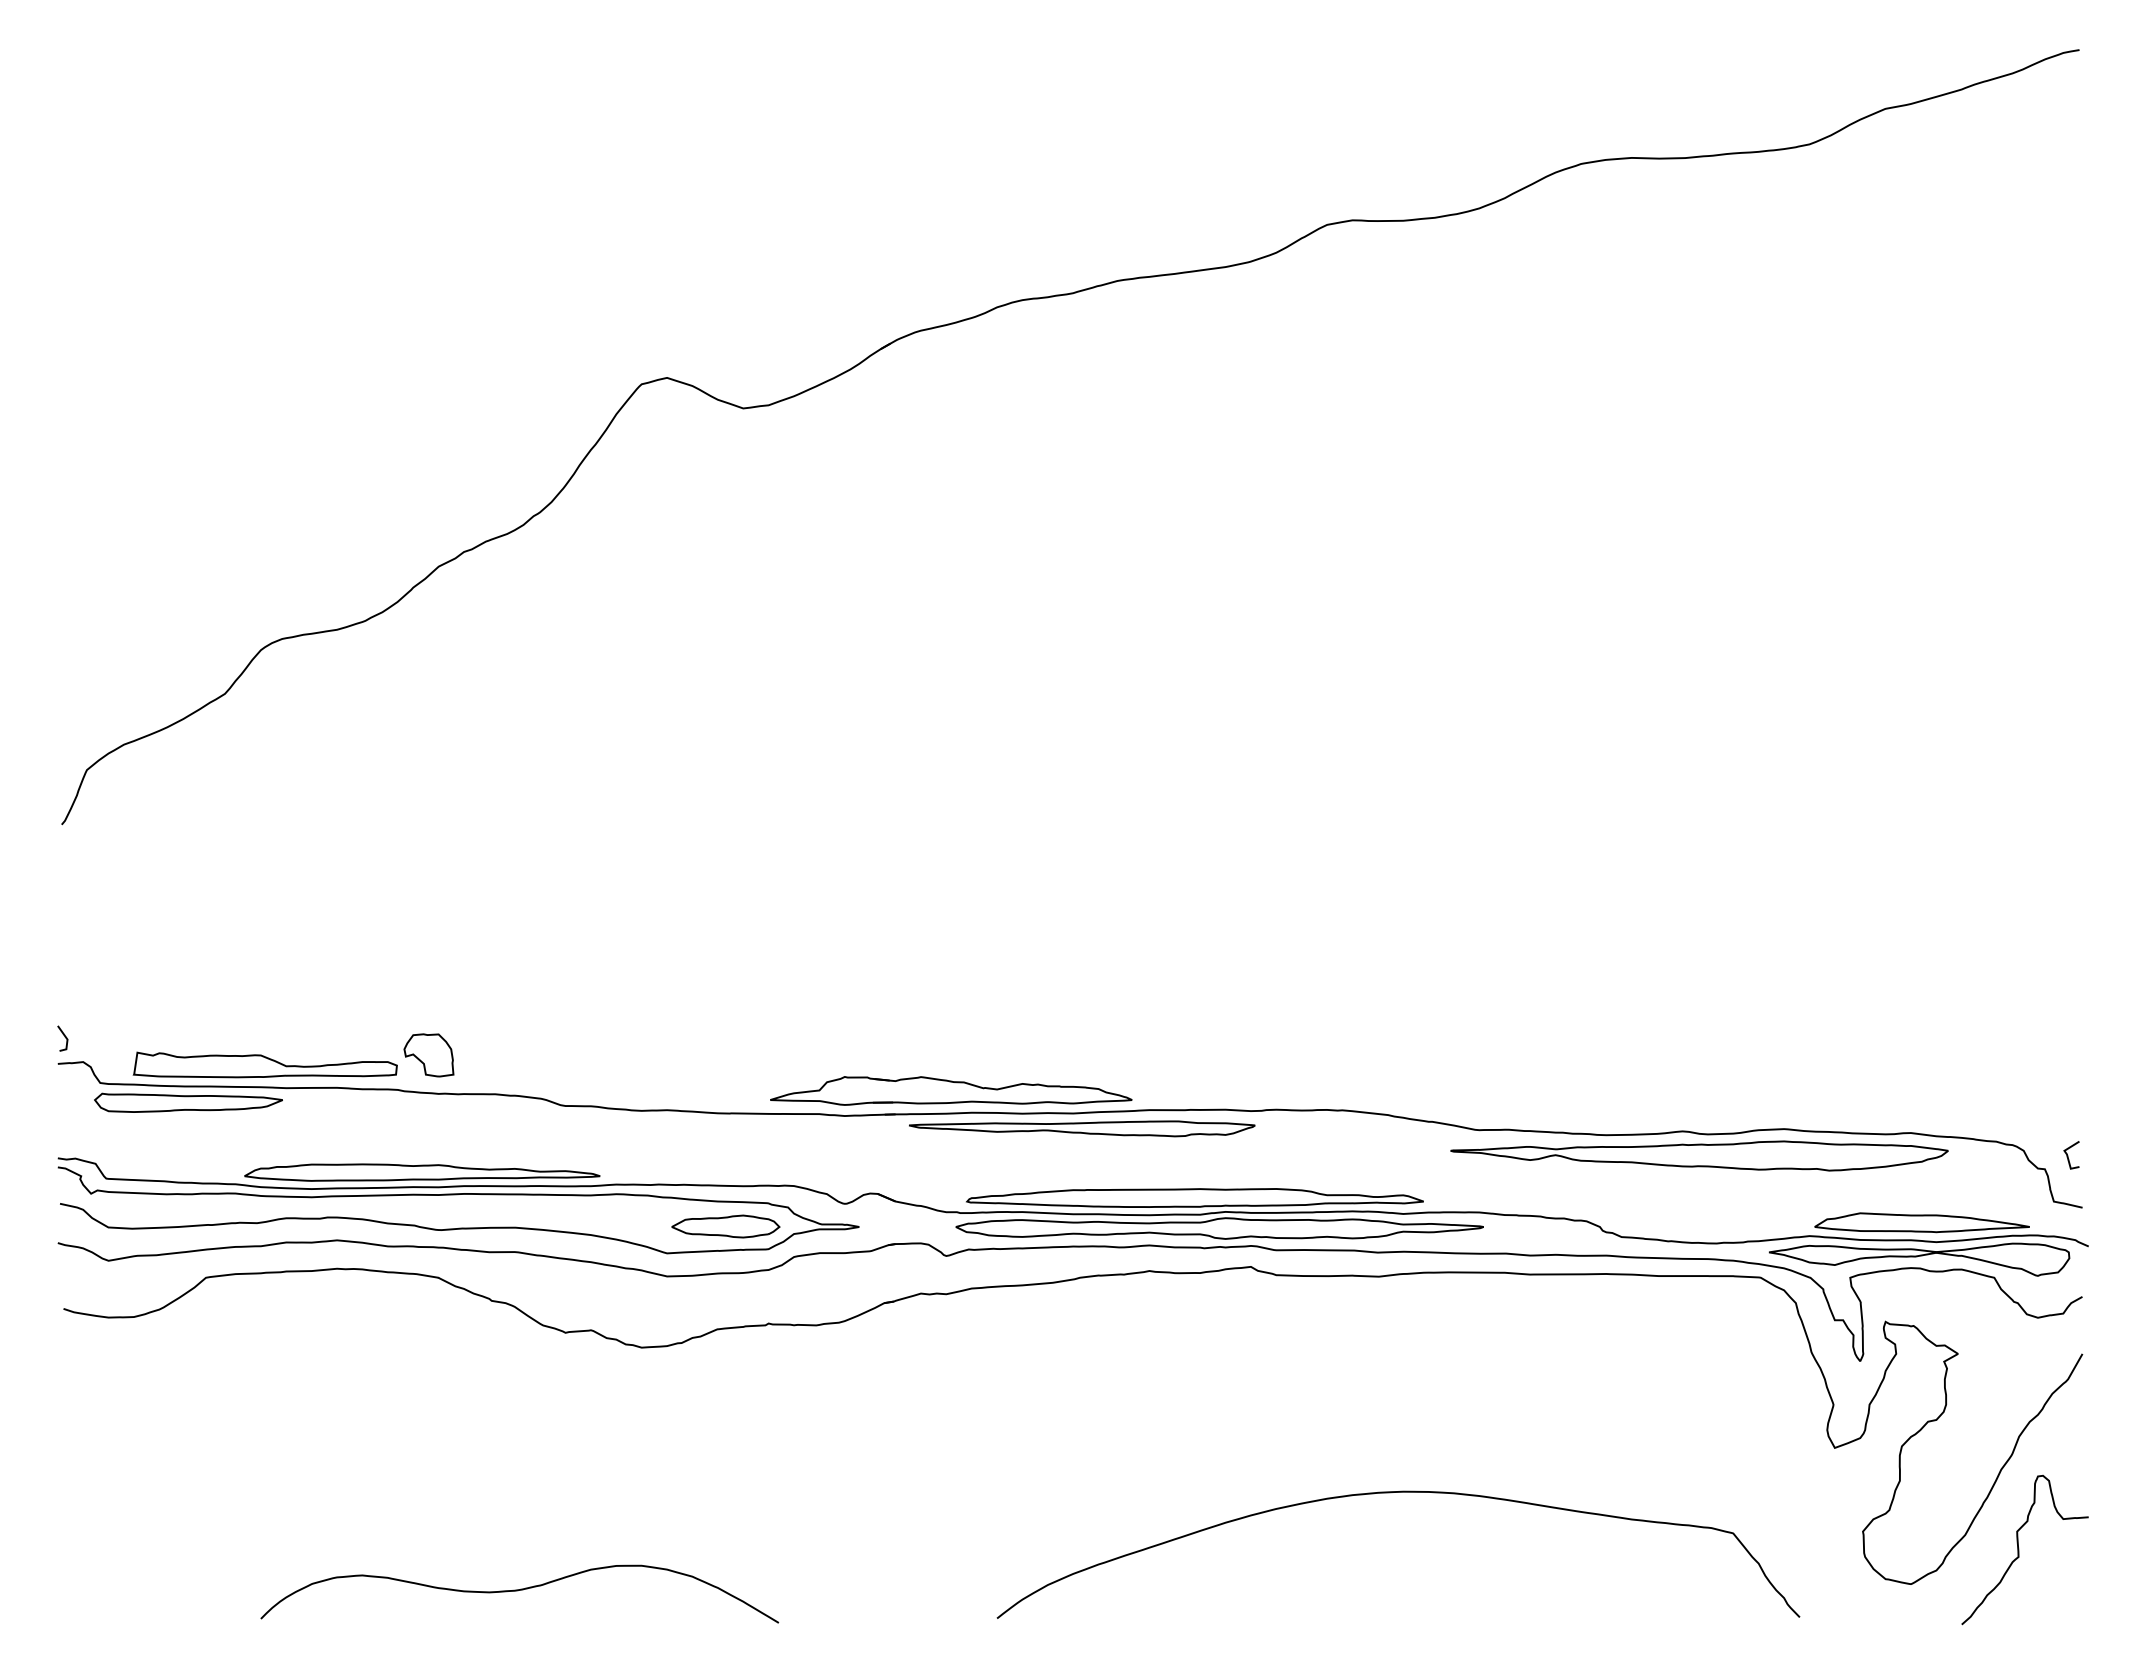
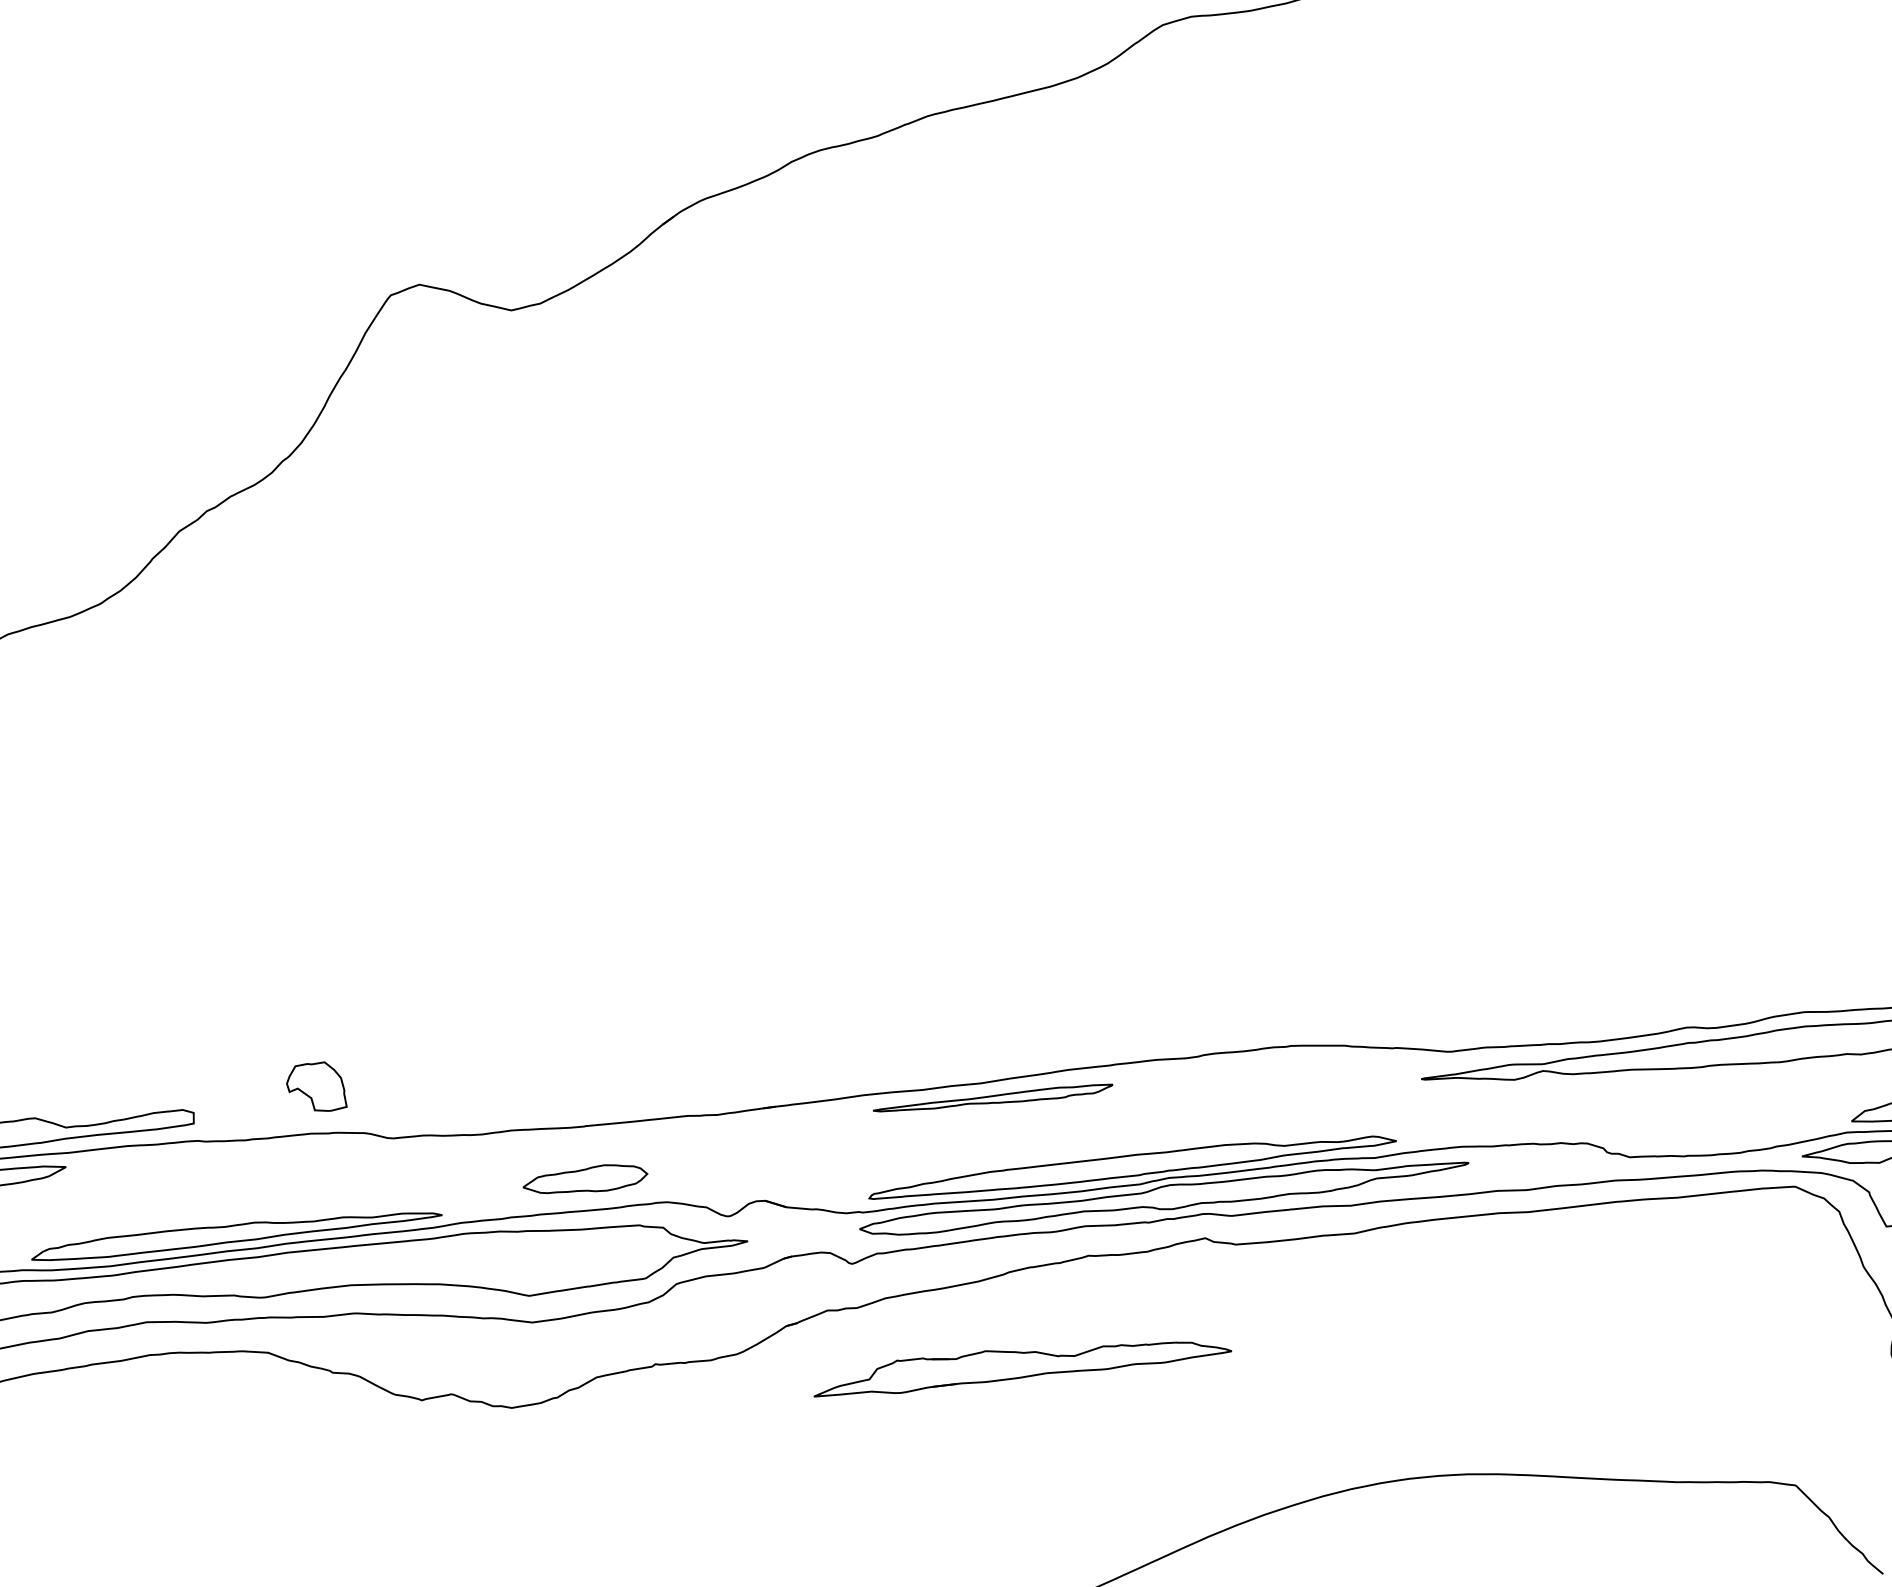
part: (428, 1055) -> (315, 1087), moved
part: (951, 1090) -> (1022, 1362), moved
part: (1082, 1128) -> (993, 1099), size x0.6
part: (725, 1226) -> (584, 1180), moved

